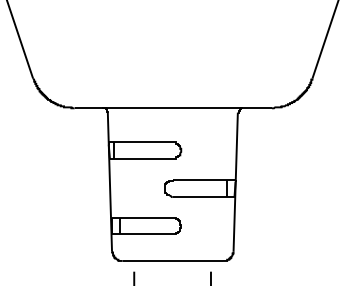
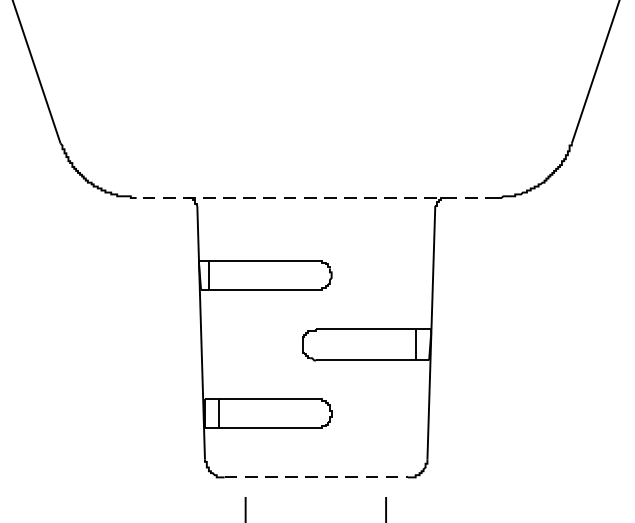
line: (173, 108) -> (317, 198), solid -> dashed
line: (173, 260) -> (317, 476), solid -> dashed

